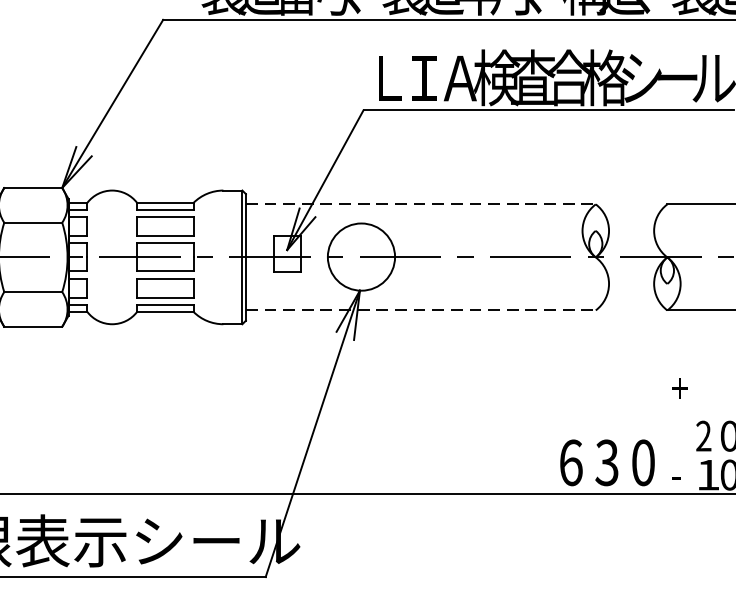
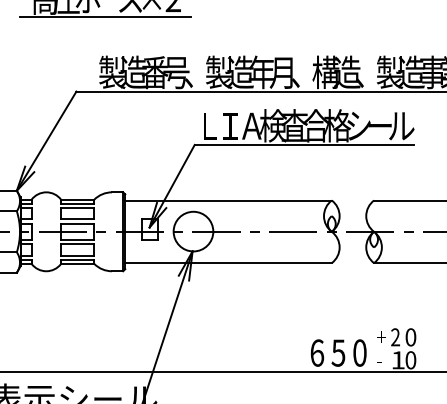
line: (422, 204) -> (229, 200), dashed -> solid
line: (422, 311) -> (229, 263), dashed -> solid
text: (679, 387) -> (381, 336), moved
text: (607, 461) -> (338, 352), 3 -> 5

